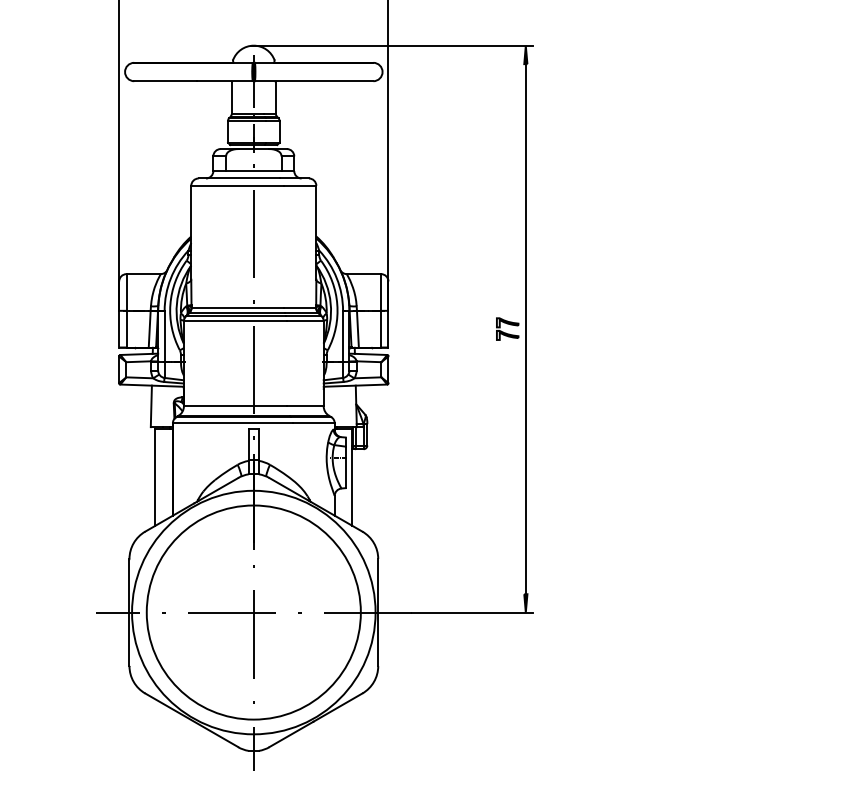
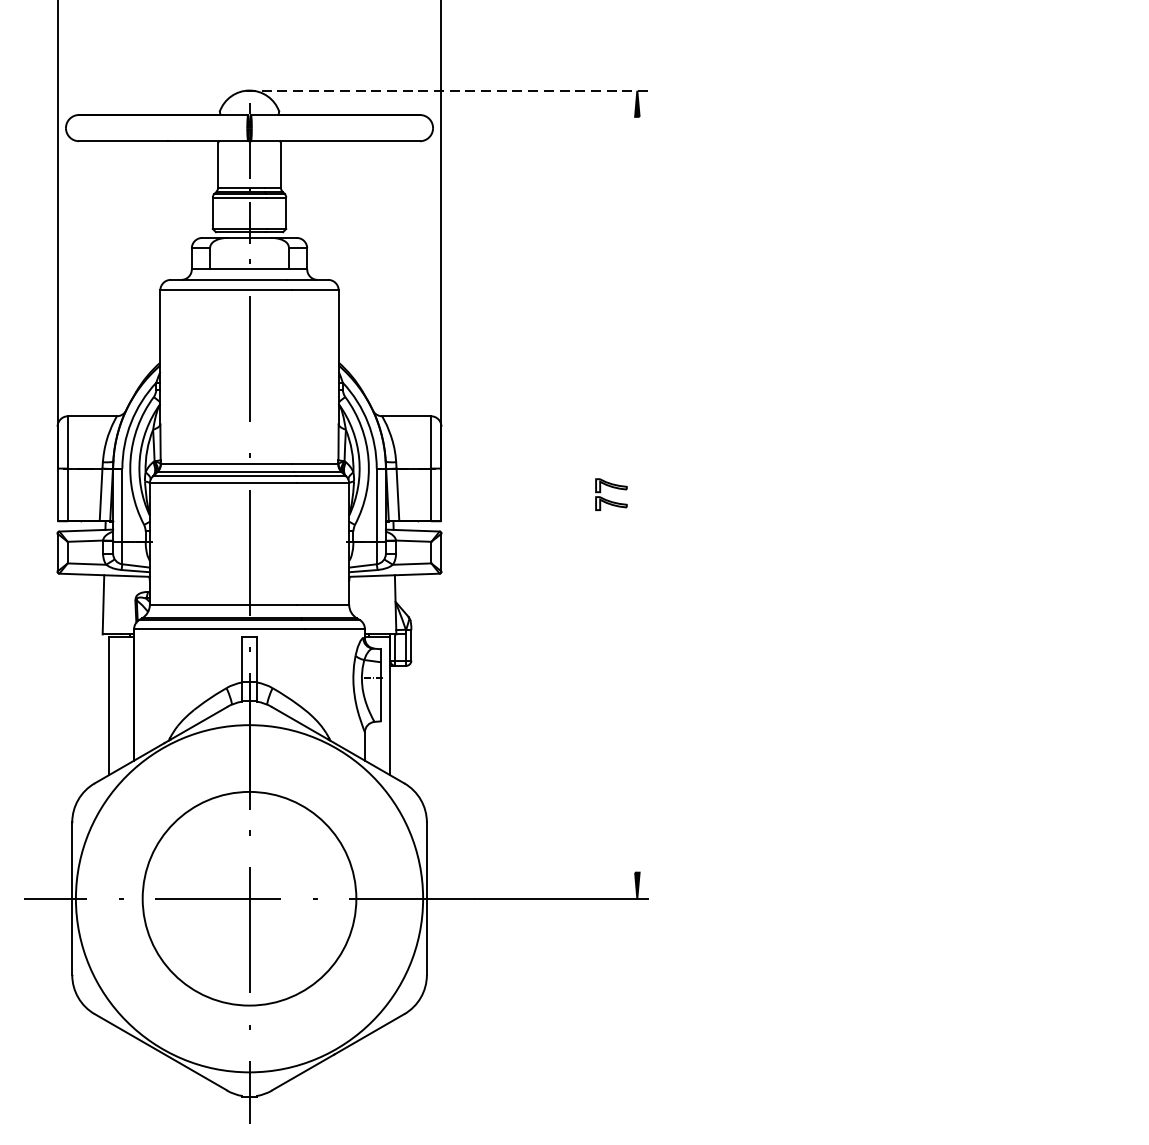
line: (392, 45) -> (447, 90), solid -> dashed
line: (525, 329) -> (636, 495), removed
circle: (253, 612) -> (249, 898), size x0.7

